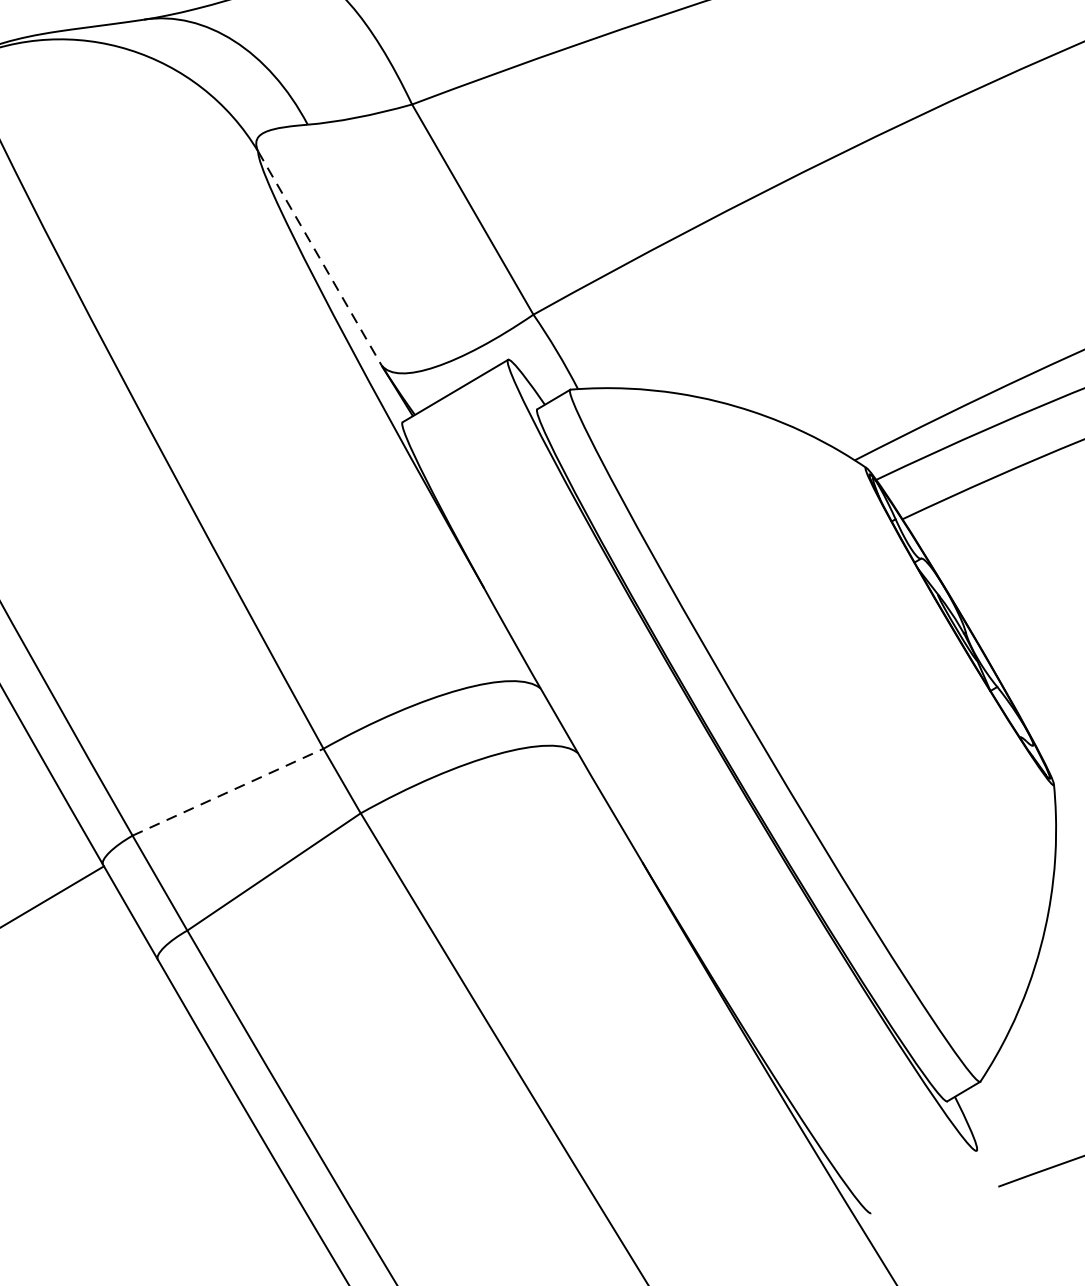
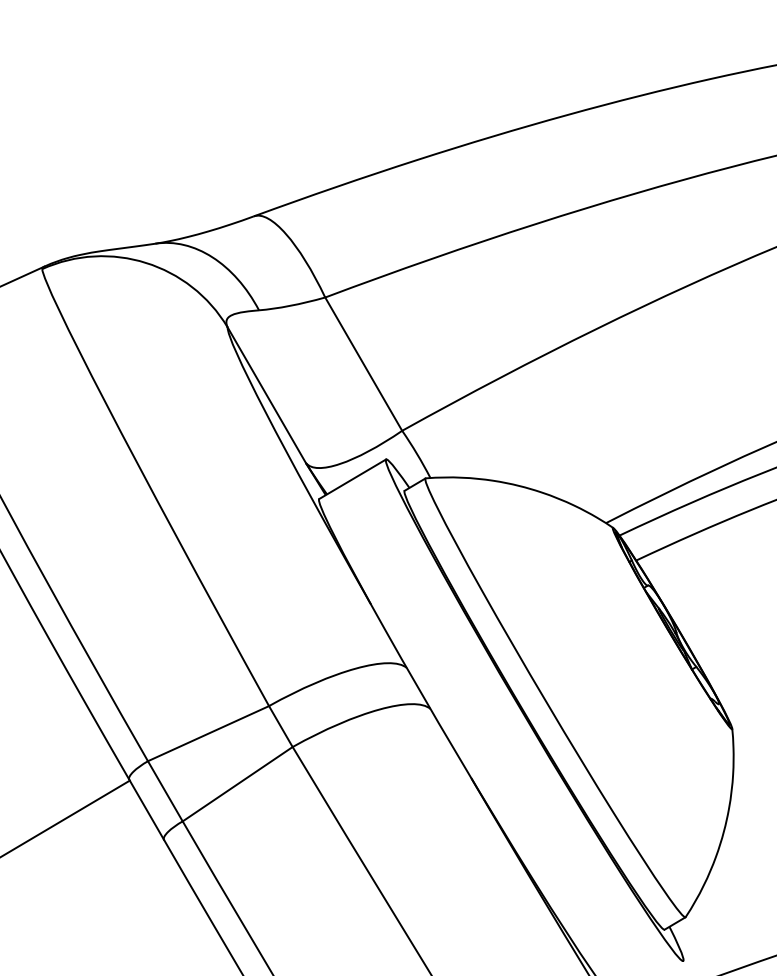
line: (321, 258) -> (267, 395), dashed -> solid
line: (228, 791) -> (208, 733), dashed -> solid

